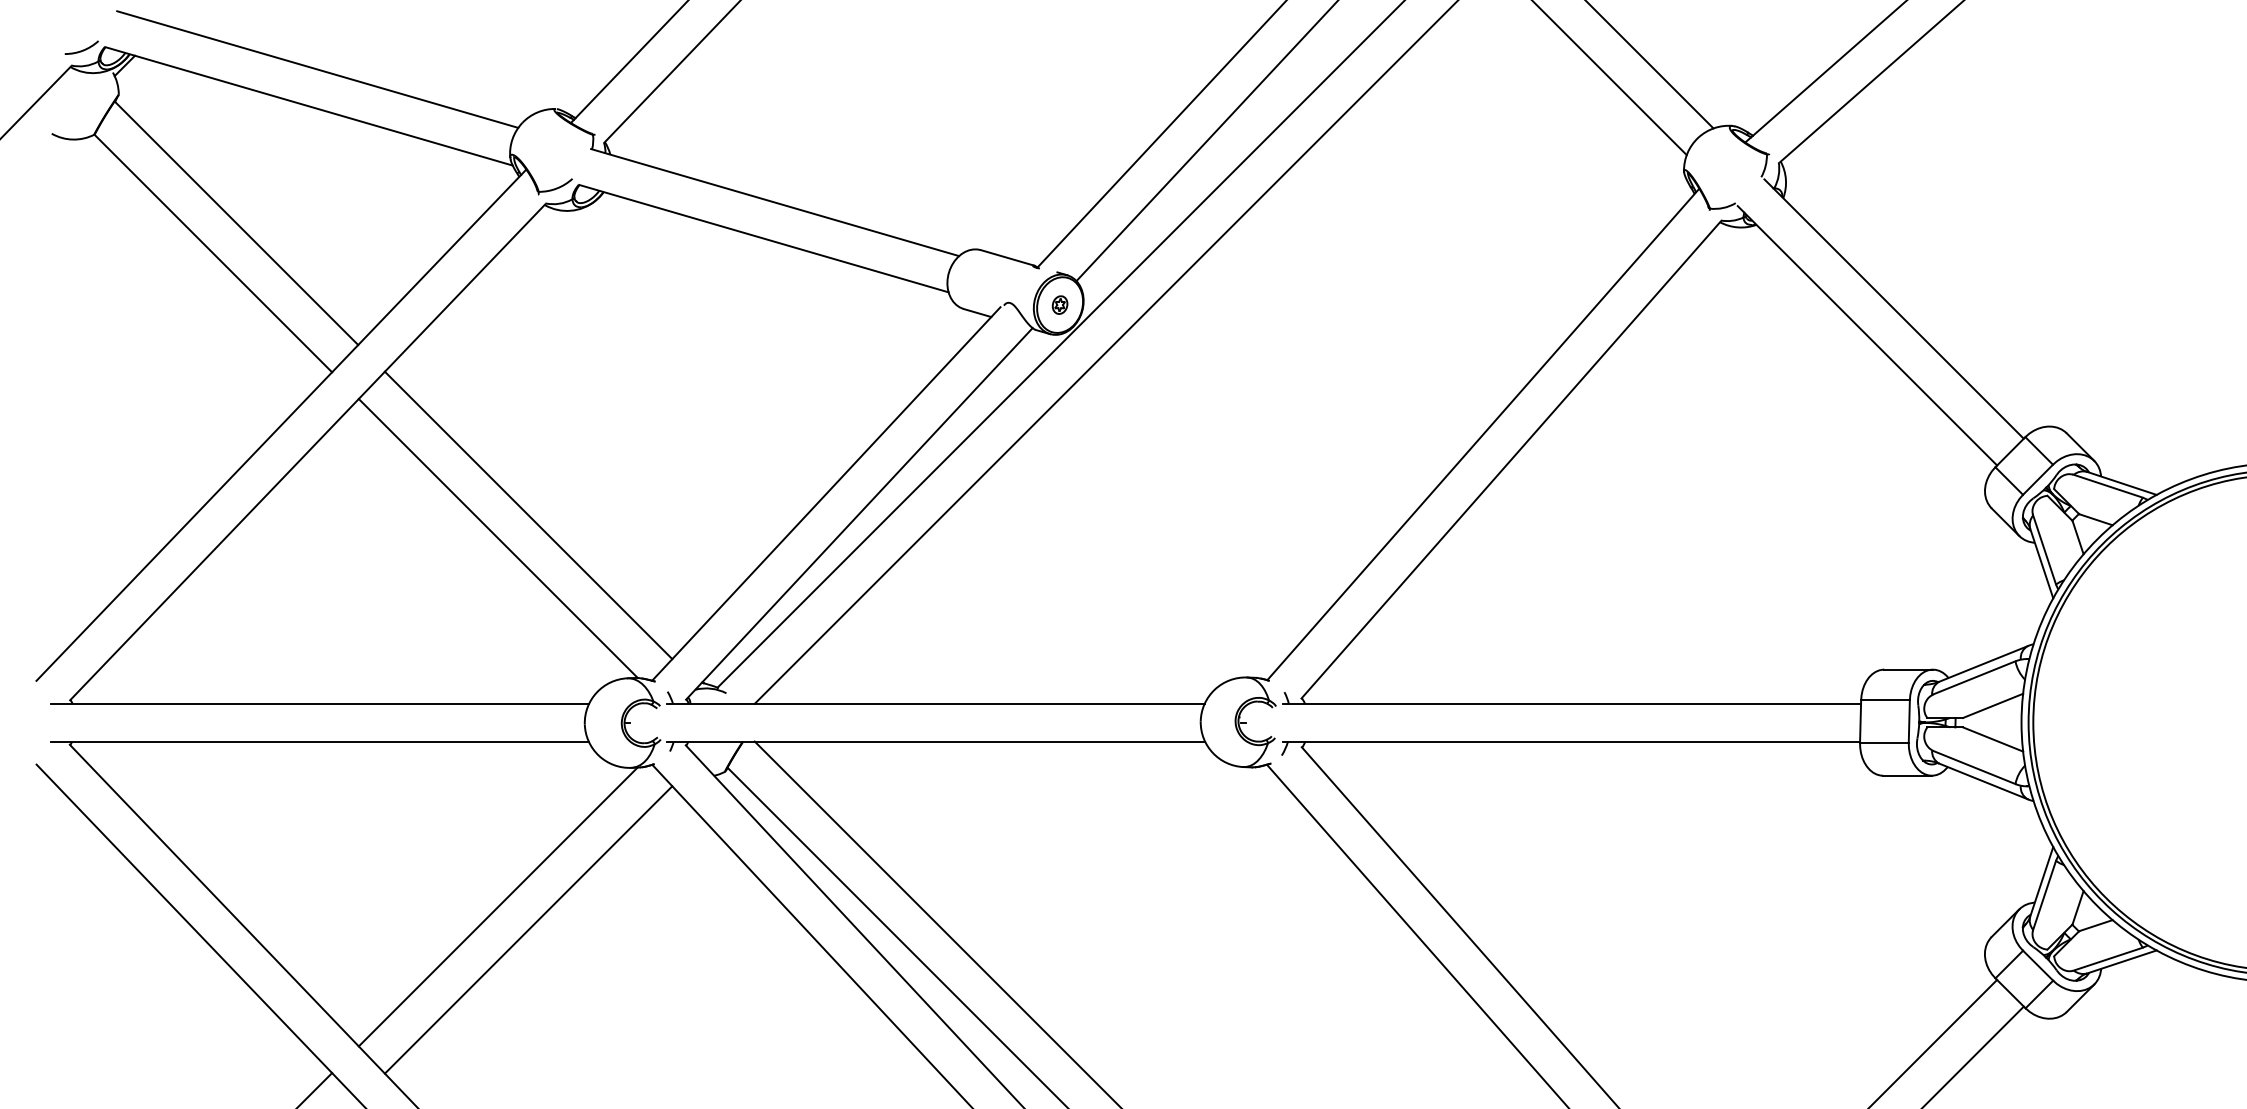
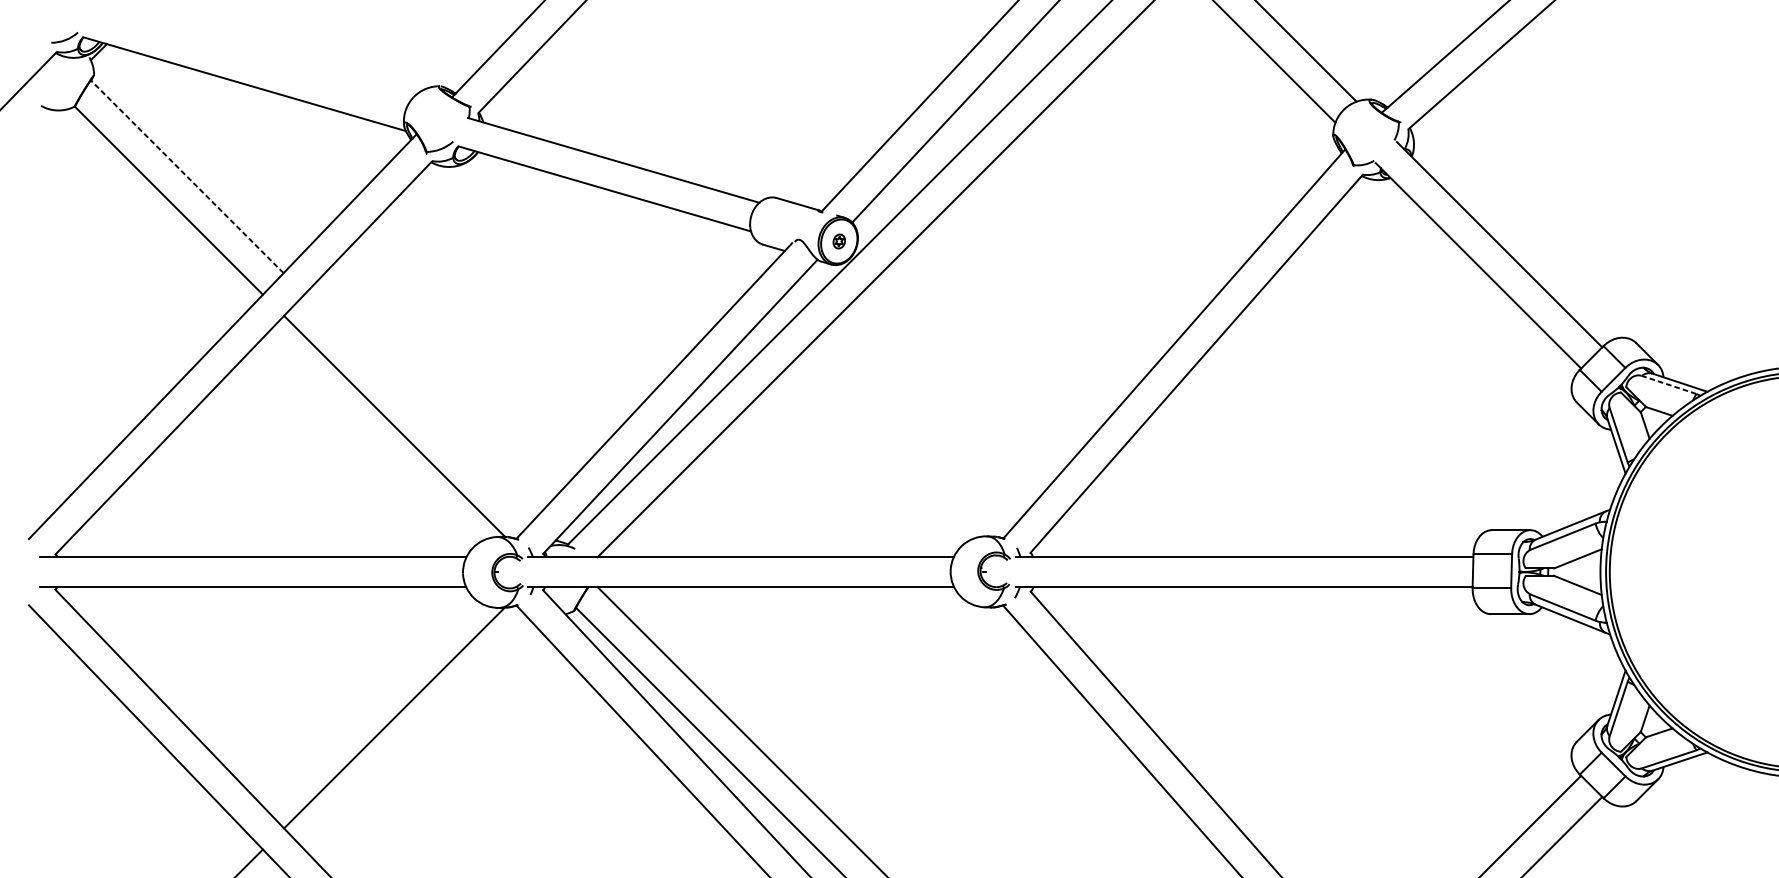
line: (317, 69) -> (251, 55), removed
line: (236, 222) -> (187, 176), solid -> dashed
line: (2108, 486) -> (1669, 385), solid -> dashed
line: (528, 515) -> (418, 408), removed
line: (528, 929) -> (418, 735), removed

